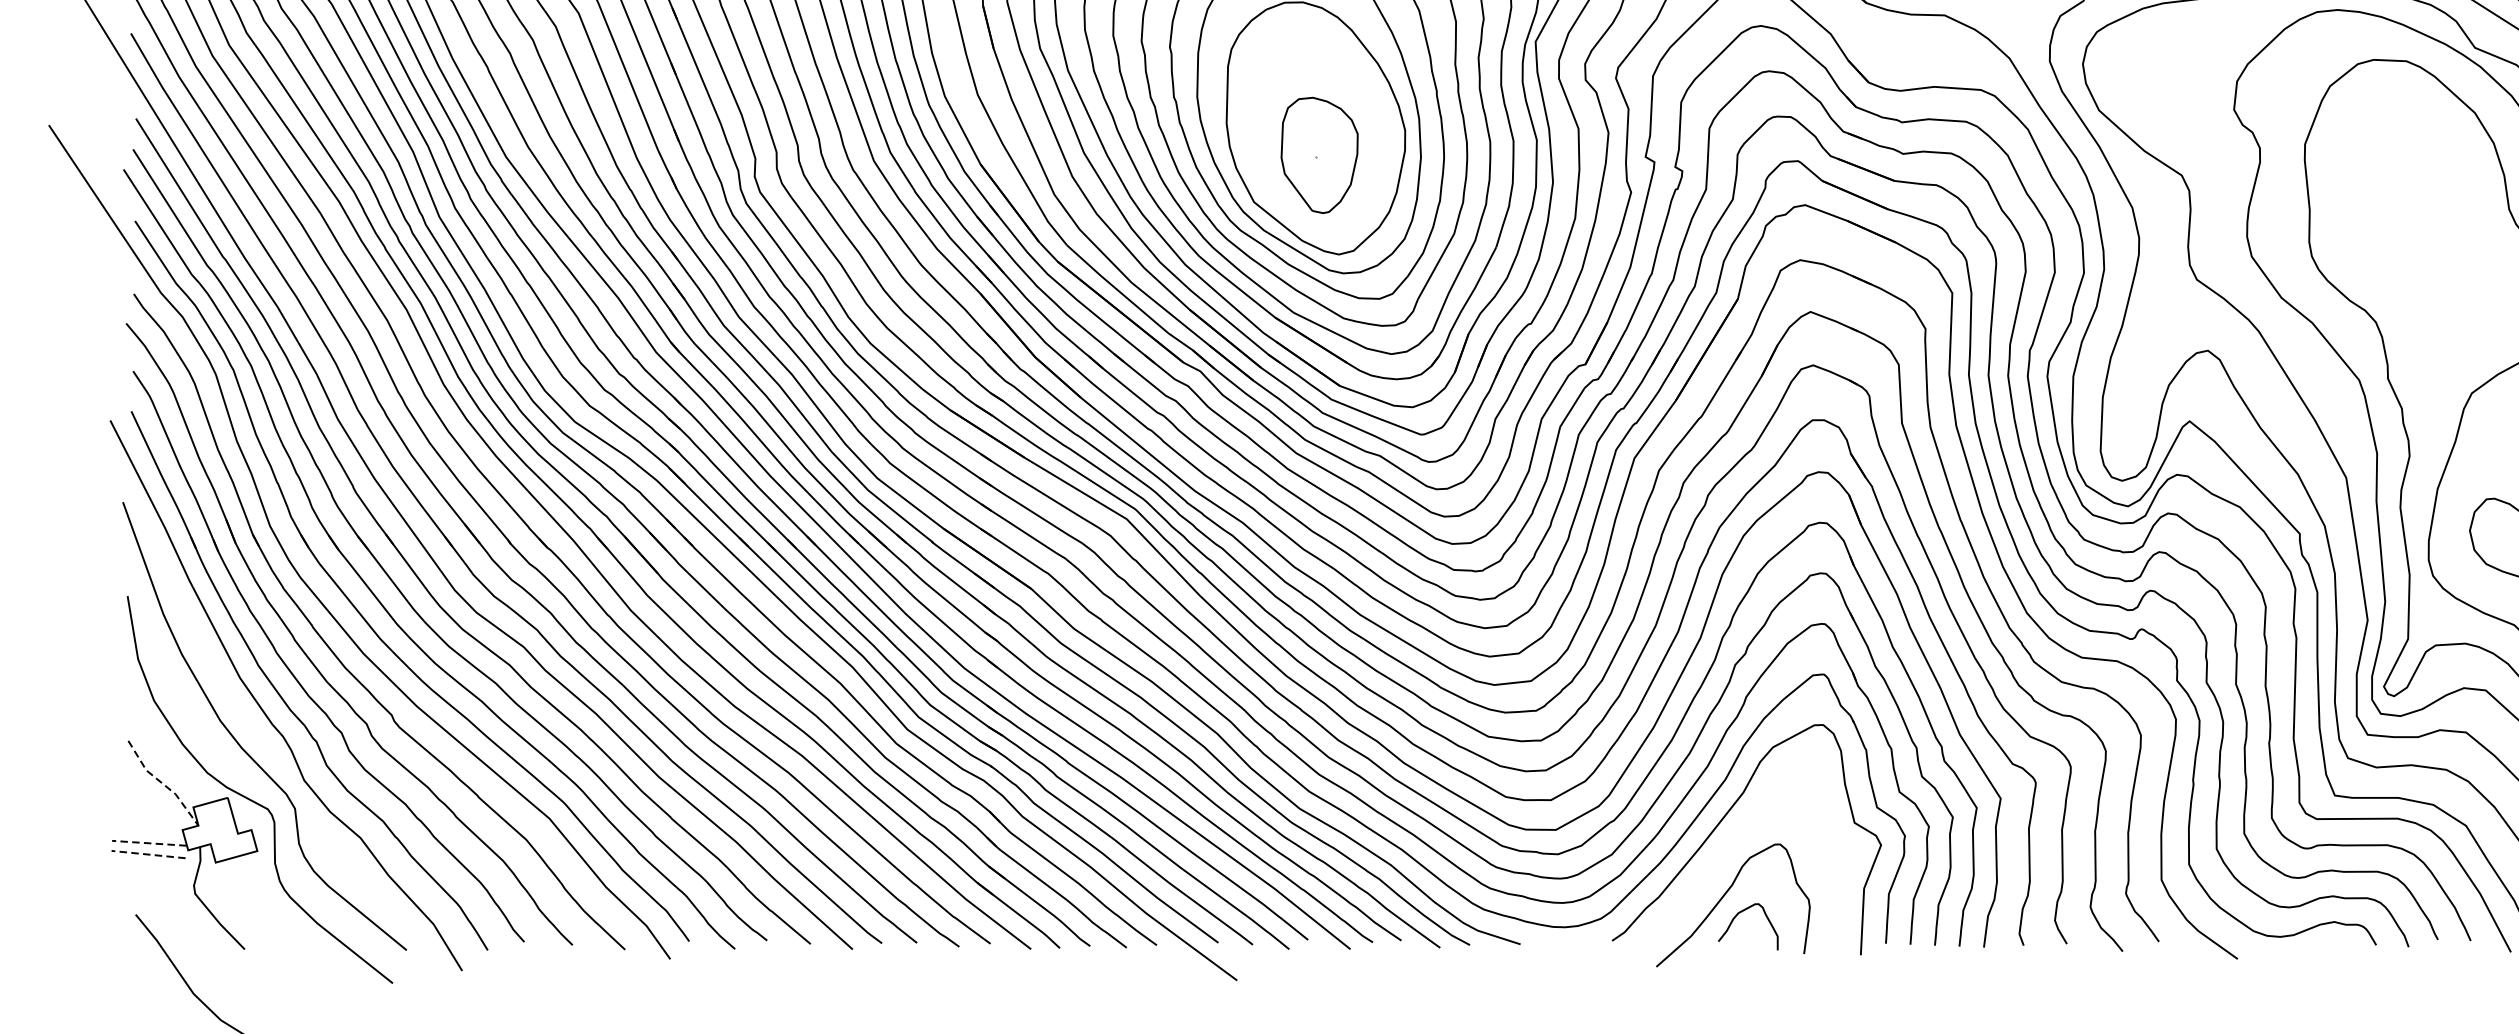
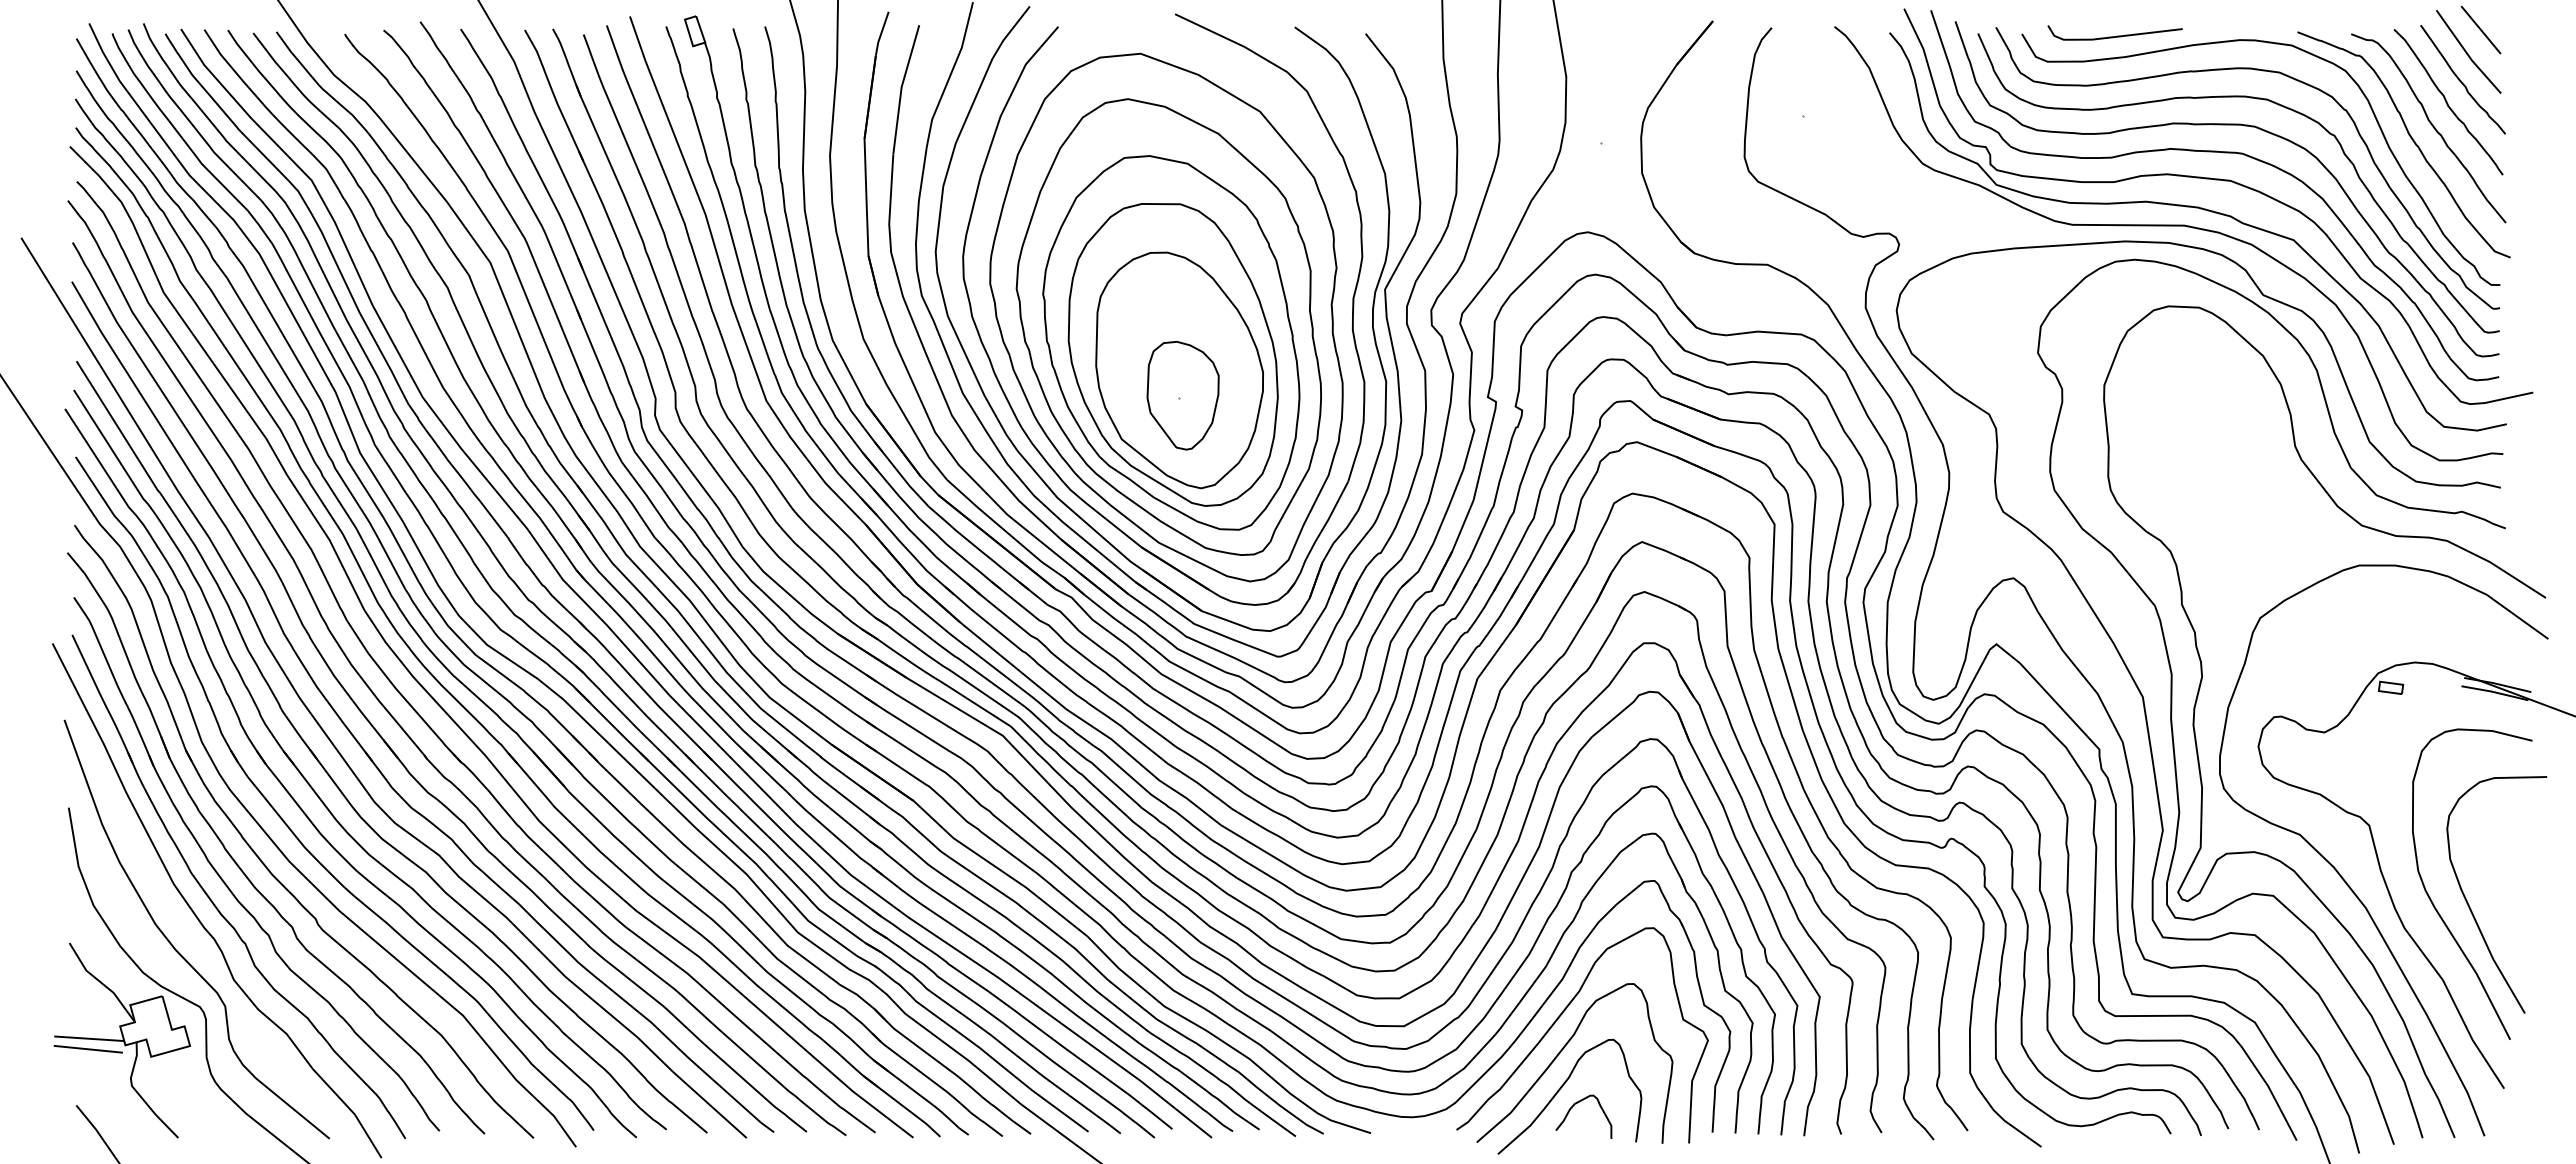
line: (162, 783) -> (101, 982), dashed -> solid
line: (149, 843) -> (89, 1038), dashed -> solid
line: (148, 854) -> (88, 1049), dashed -> solid
curve: (1724, 858) -> (1561, 1052), added

